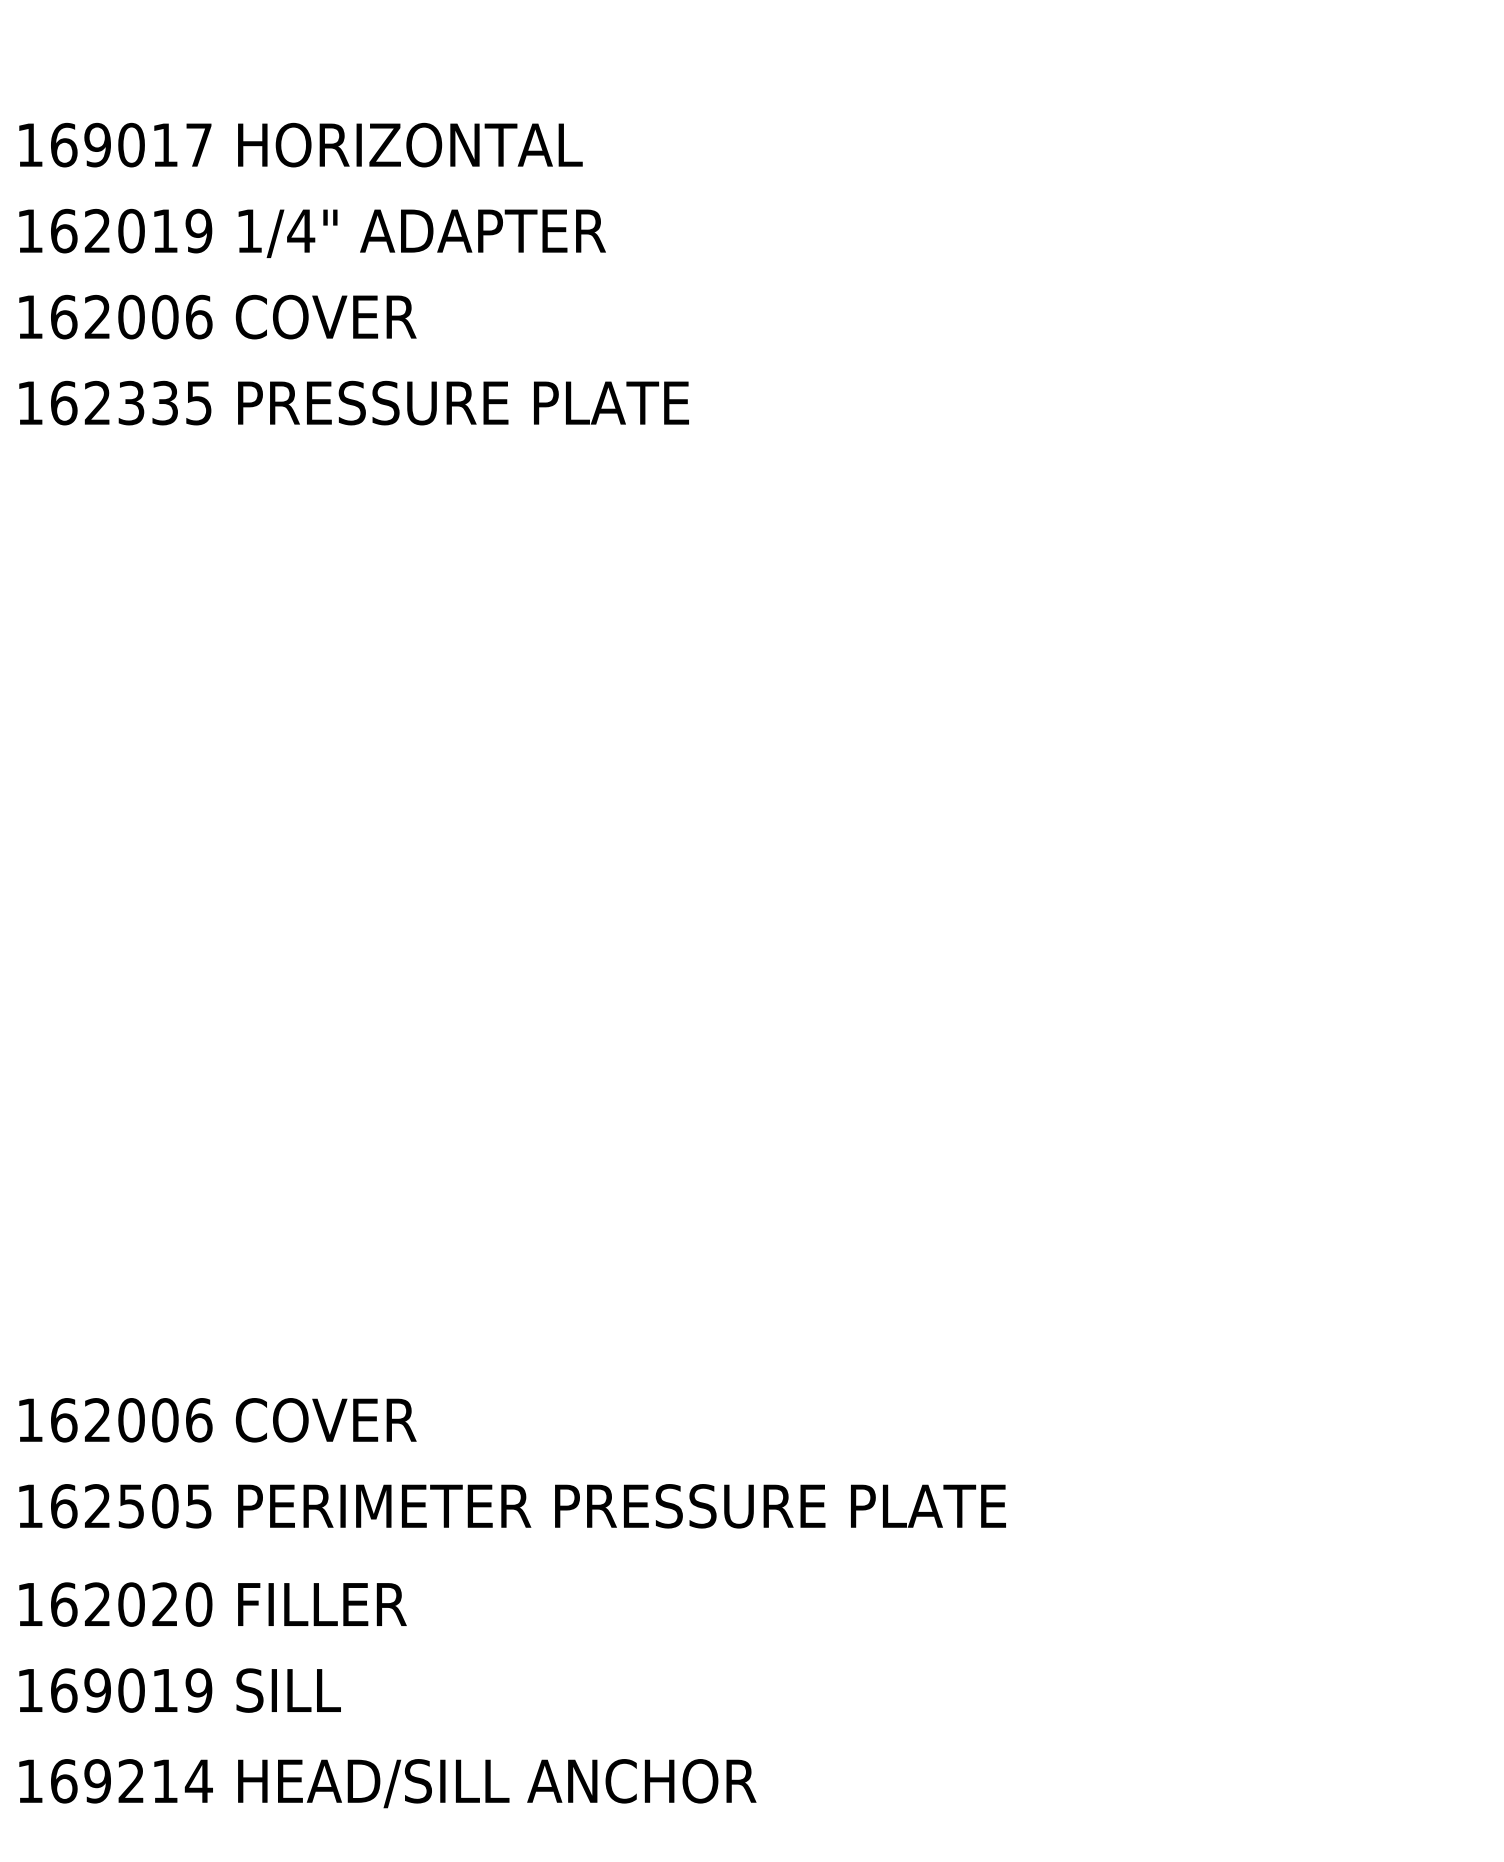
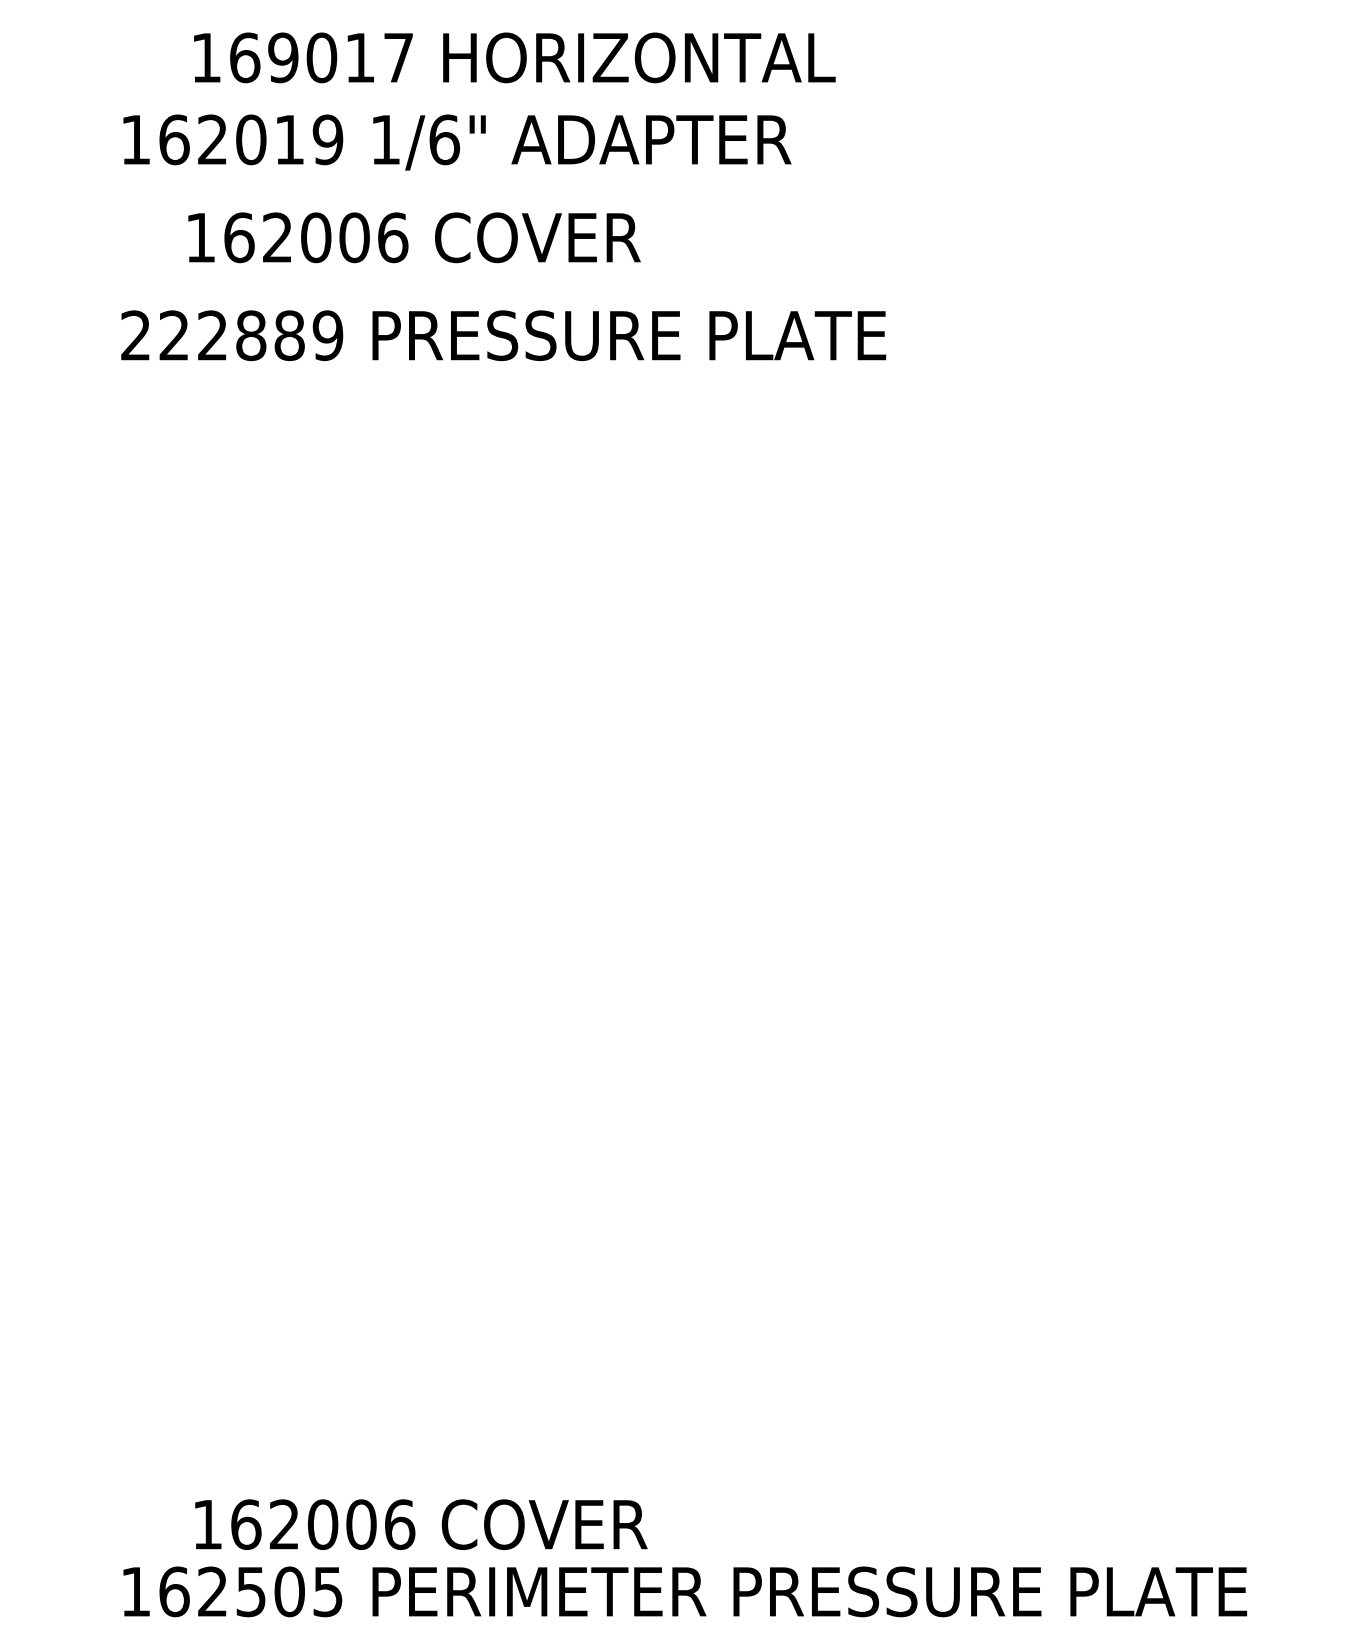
text: (300, 144) -> (514, 57), moved
text: (301, 230) -> (444, 139), 1/4" -> 1/6"
text: (217, 316) -> (414, 237), moved
text: (114, 402) -> (231, 334), 162335 -> 222889
text: (217, 1420) -> (420, 1524), moved

